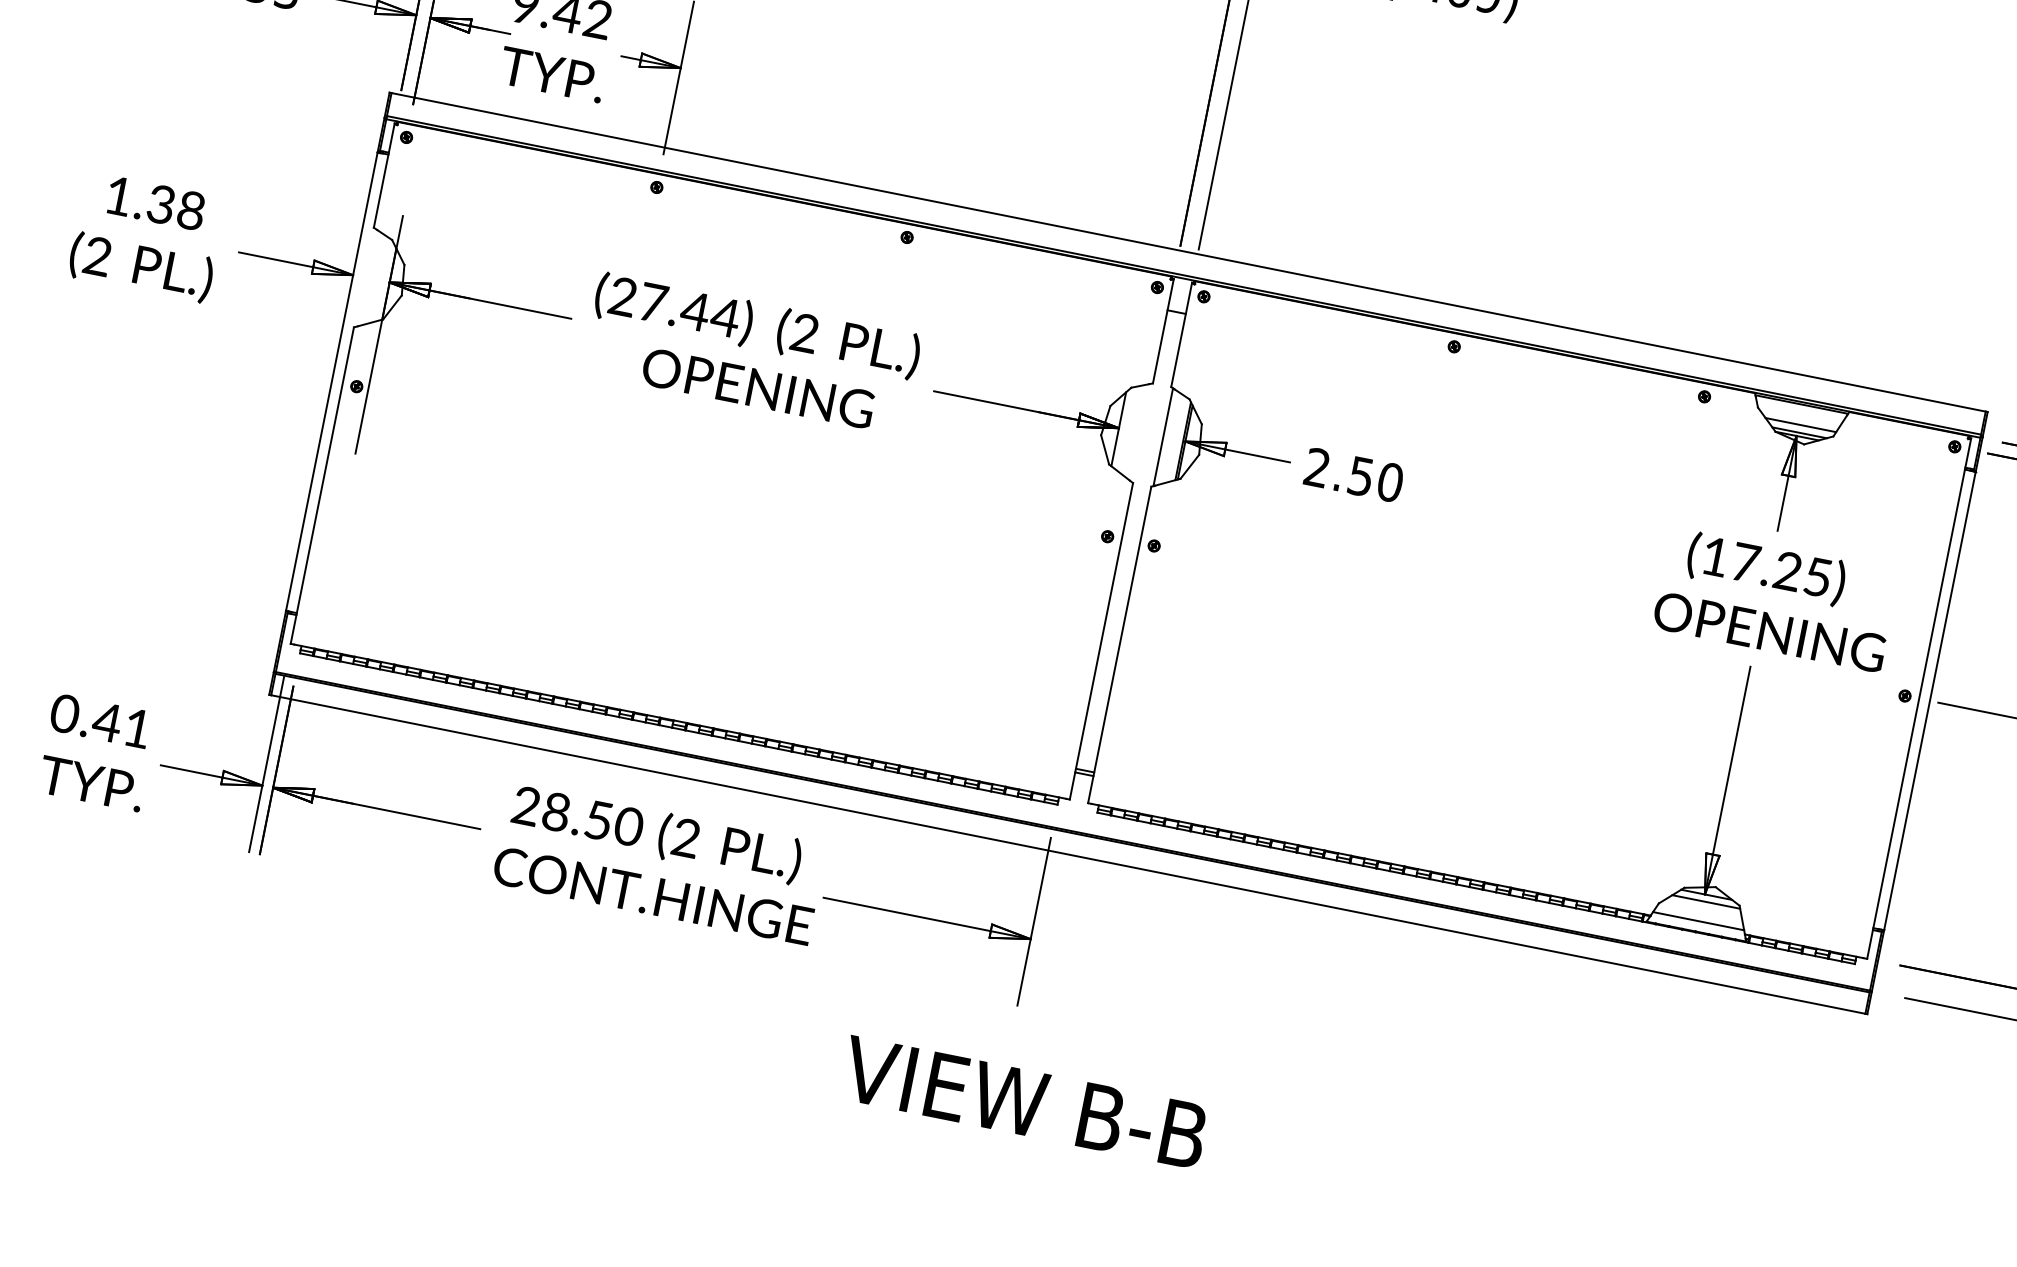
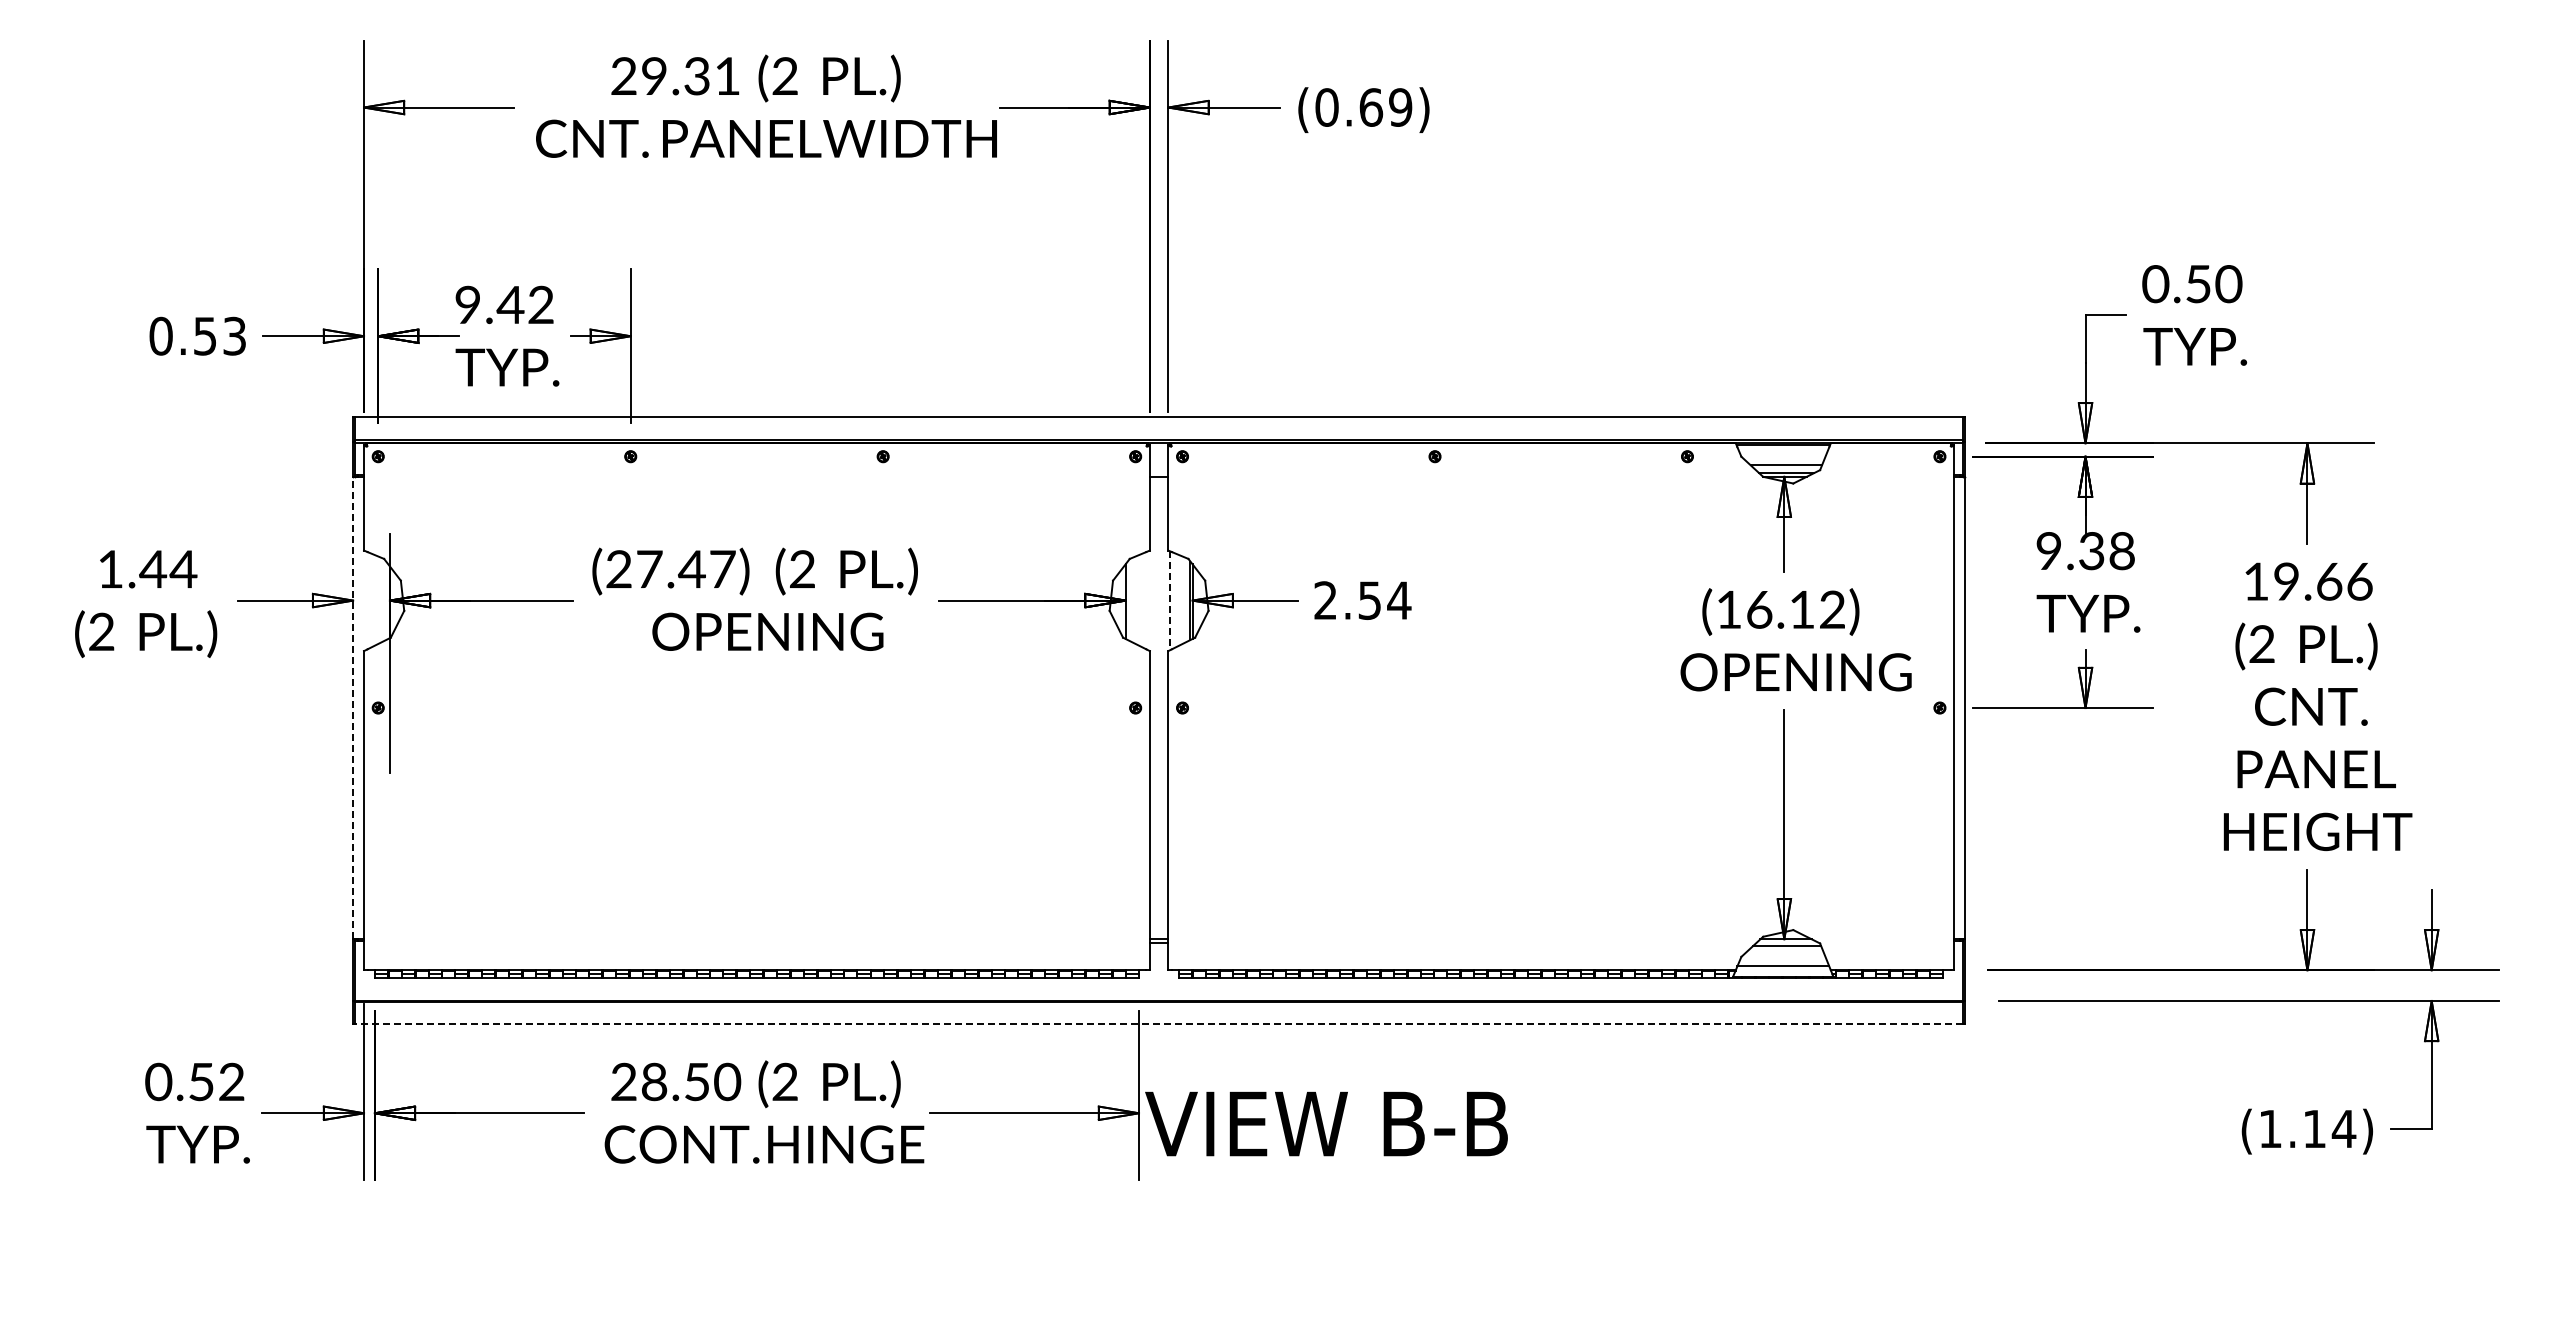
text: (176, 207) -> (168, 569), 1.38 -> 1.44
text: (725, 317) -> (722, 569), (27.44) -> (27.47)
line: (332, 381) -> (353, 707), solid -> dashed
line: (1163, 437) -> (1170, 601), solid -> dashed
text: (1390, 482) -> (1399, 600), 2.50 -> 2.54
text: (1781, 569) -> (1795, 609), (17.25) -> (16.12)
text: (121, 724) -> (215, 1081), 0.41 -> 0.52
line: (1068, 854) -> (1159, 1023), solid -> dashed
text: (1024, 1102) -> (1326, 1123), moved

